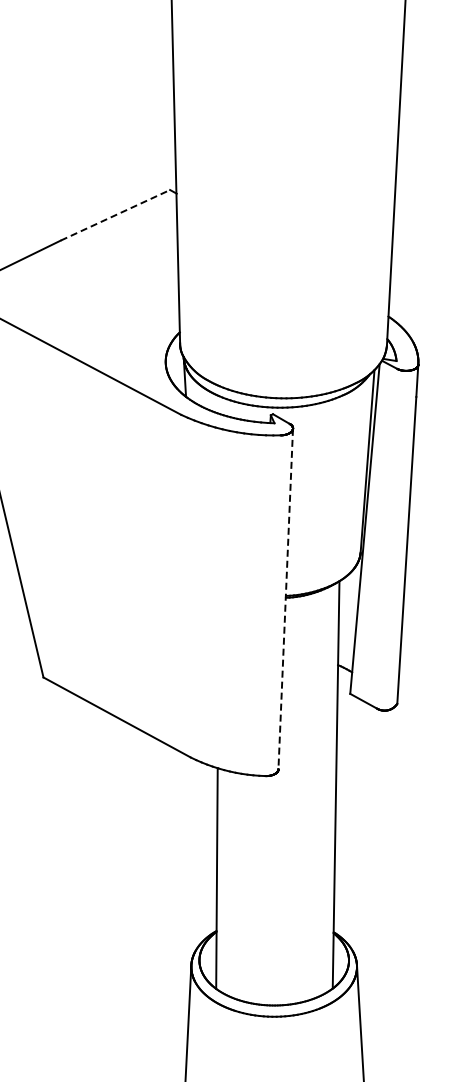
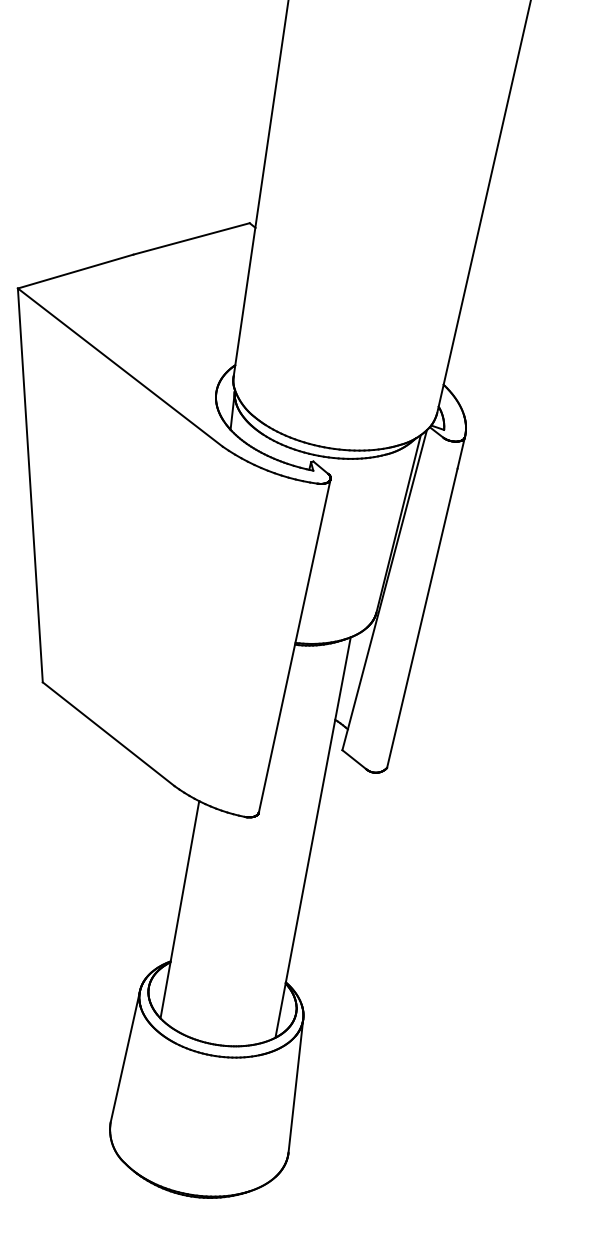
line: (116, 214) -> (192, 238), dashed -> solid
line: (285, 599) -> (294, 646), dashed -> solid

